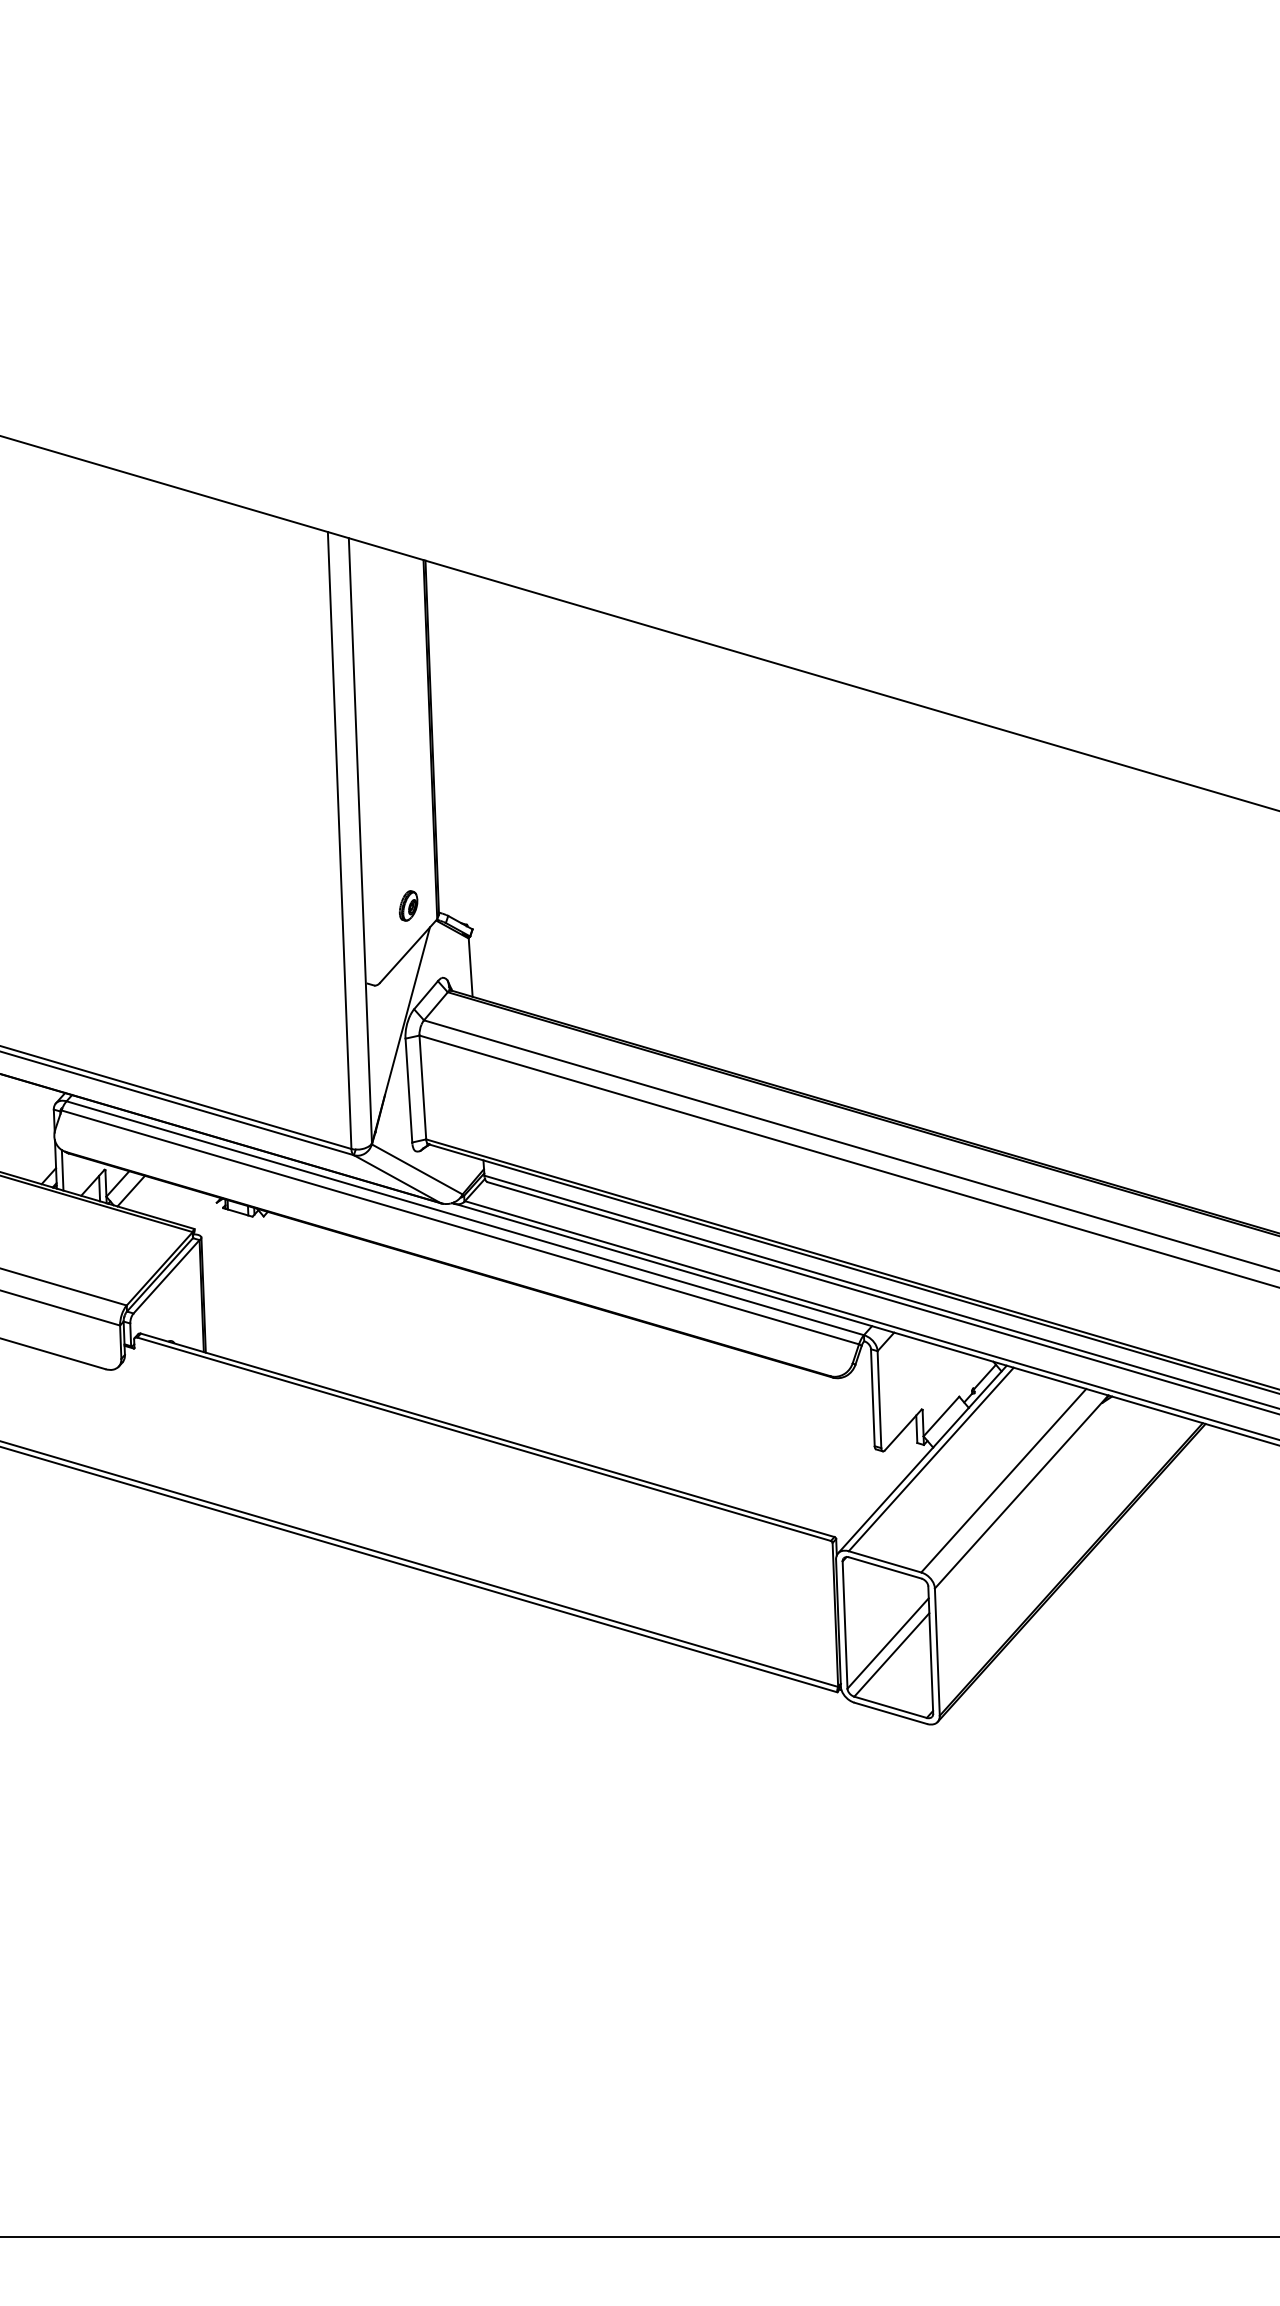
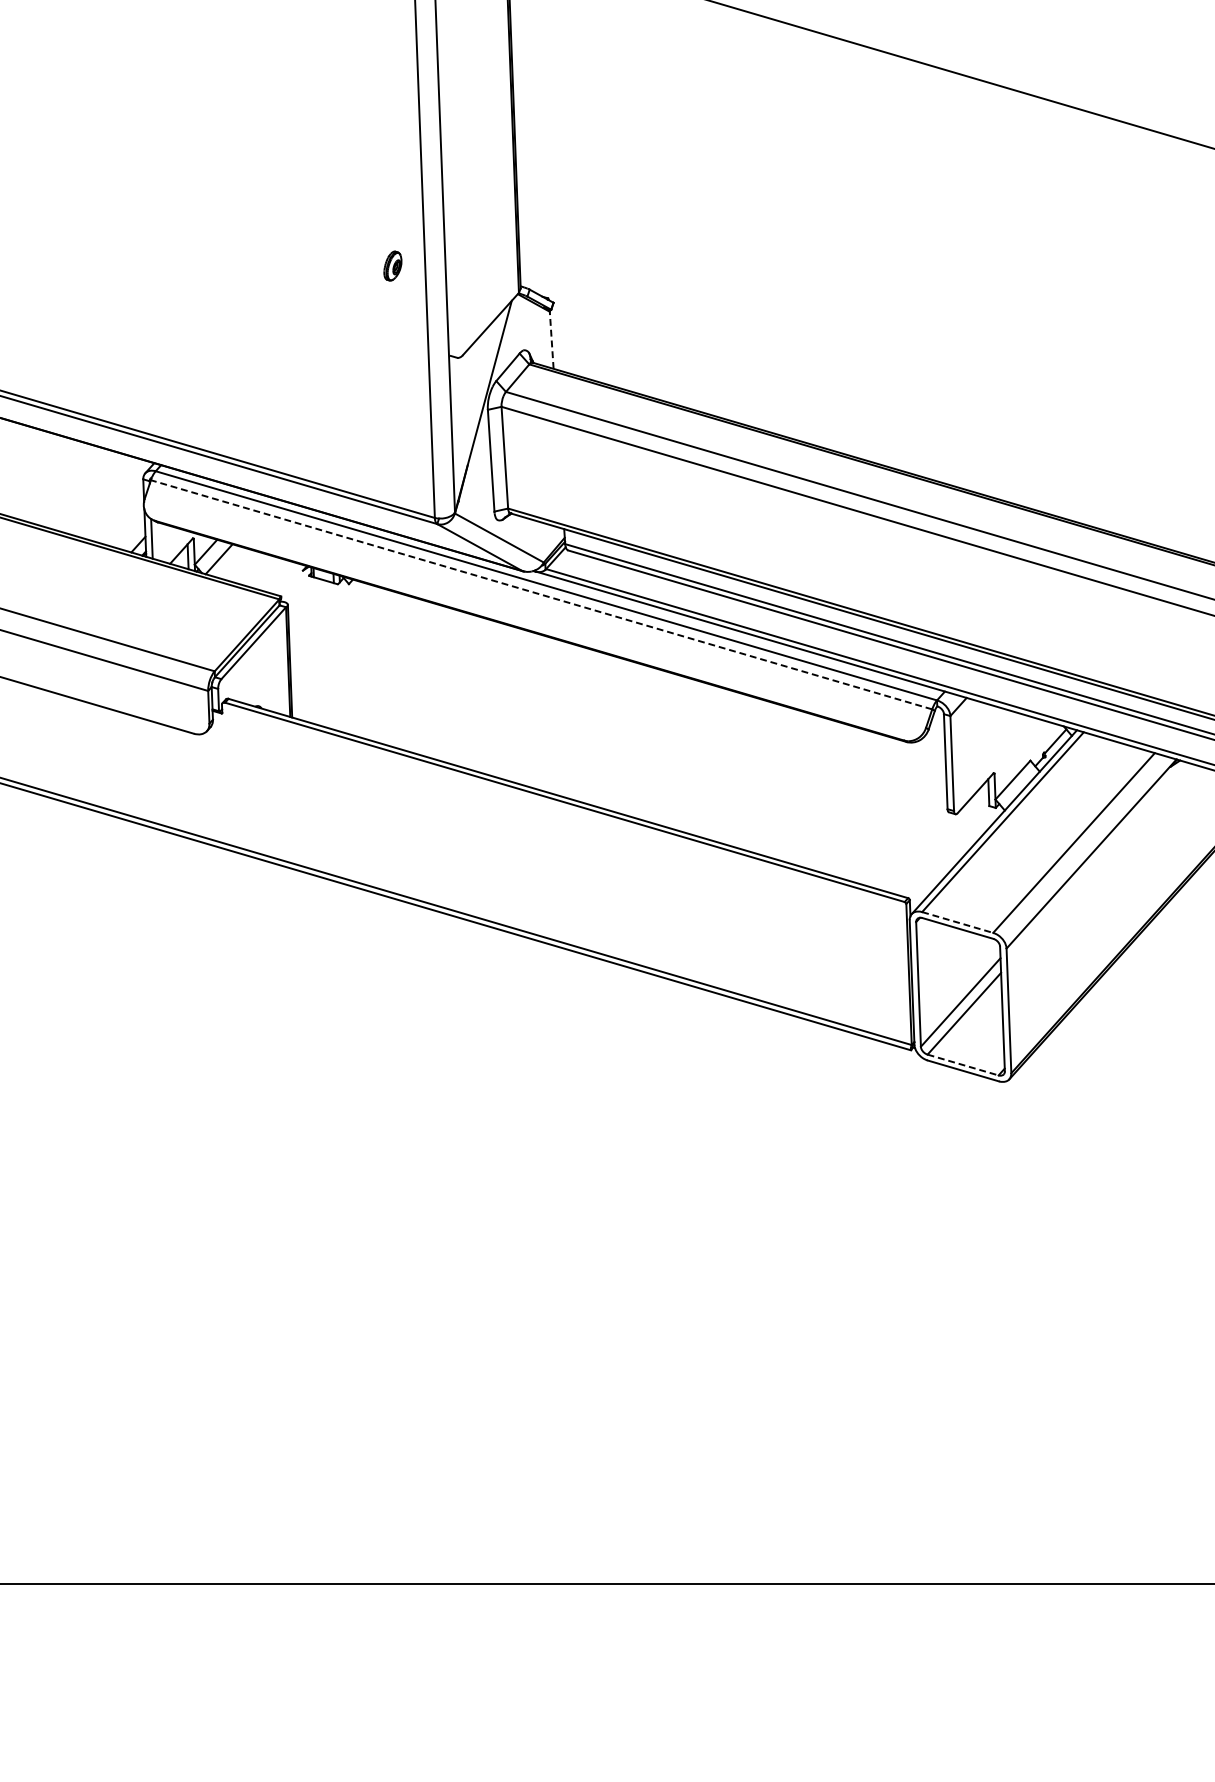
part: (408, 905) -> (392, 265), moved
line: (470, 966) -> (551, 339), solid -> dashed
line: (459, 1227) -> (540, 594), solid -> dashed
line: (885, 1561) -> (958, 922), solid -> dashed
line: (890, 1707) -> (963, 1065), solid -> dashed

